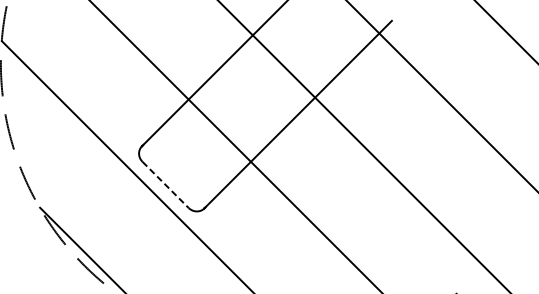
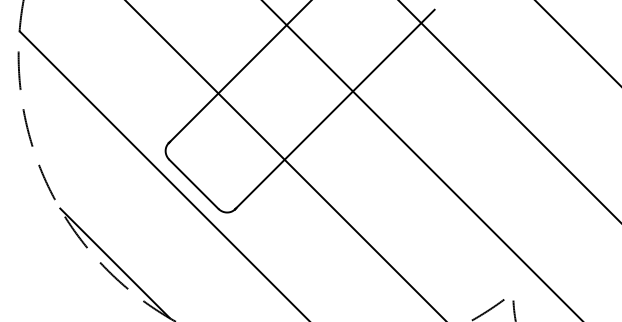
line: (165, 185) -> (193, 184), dashed -> solid

